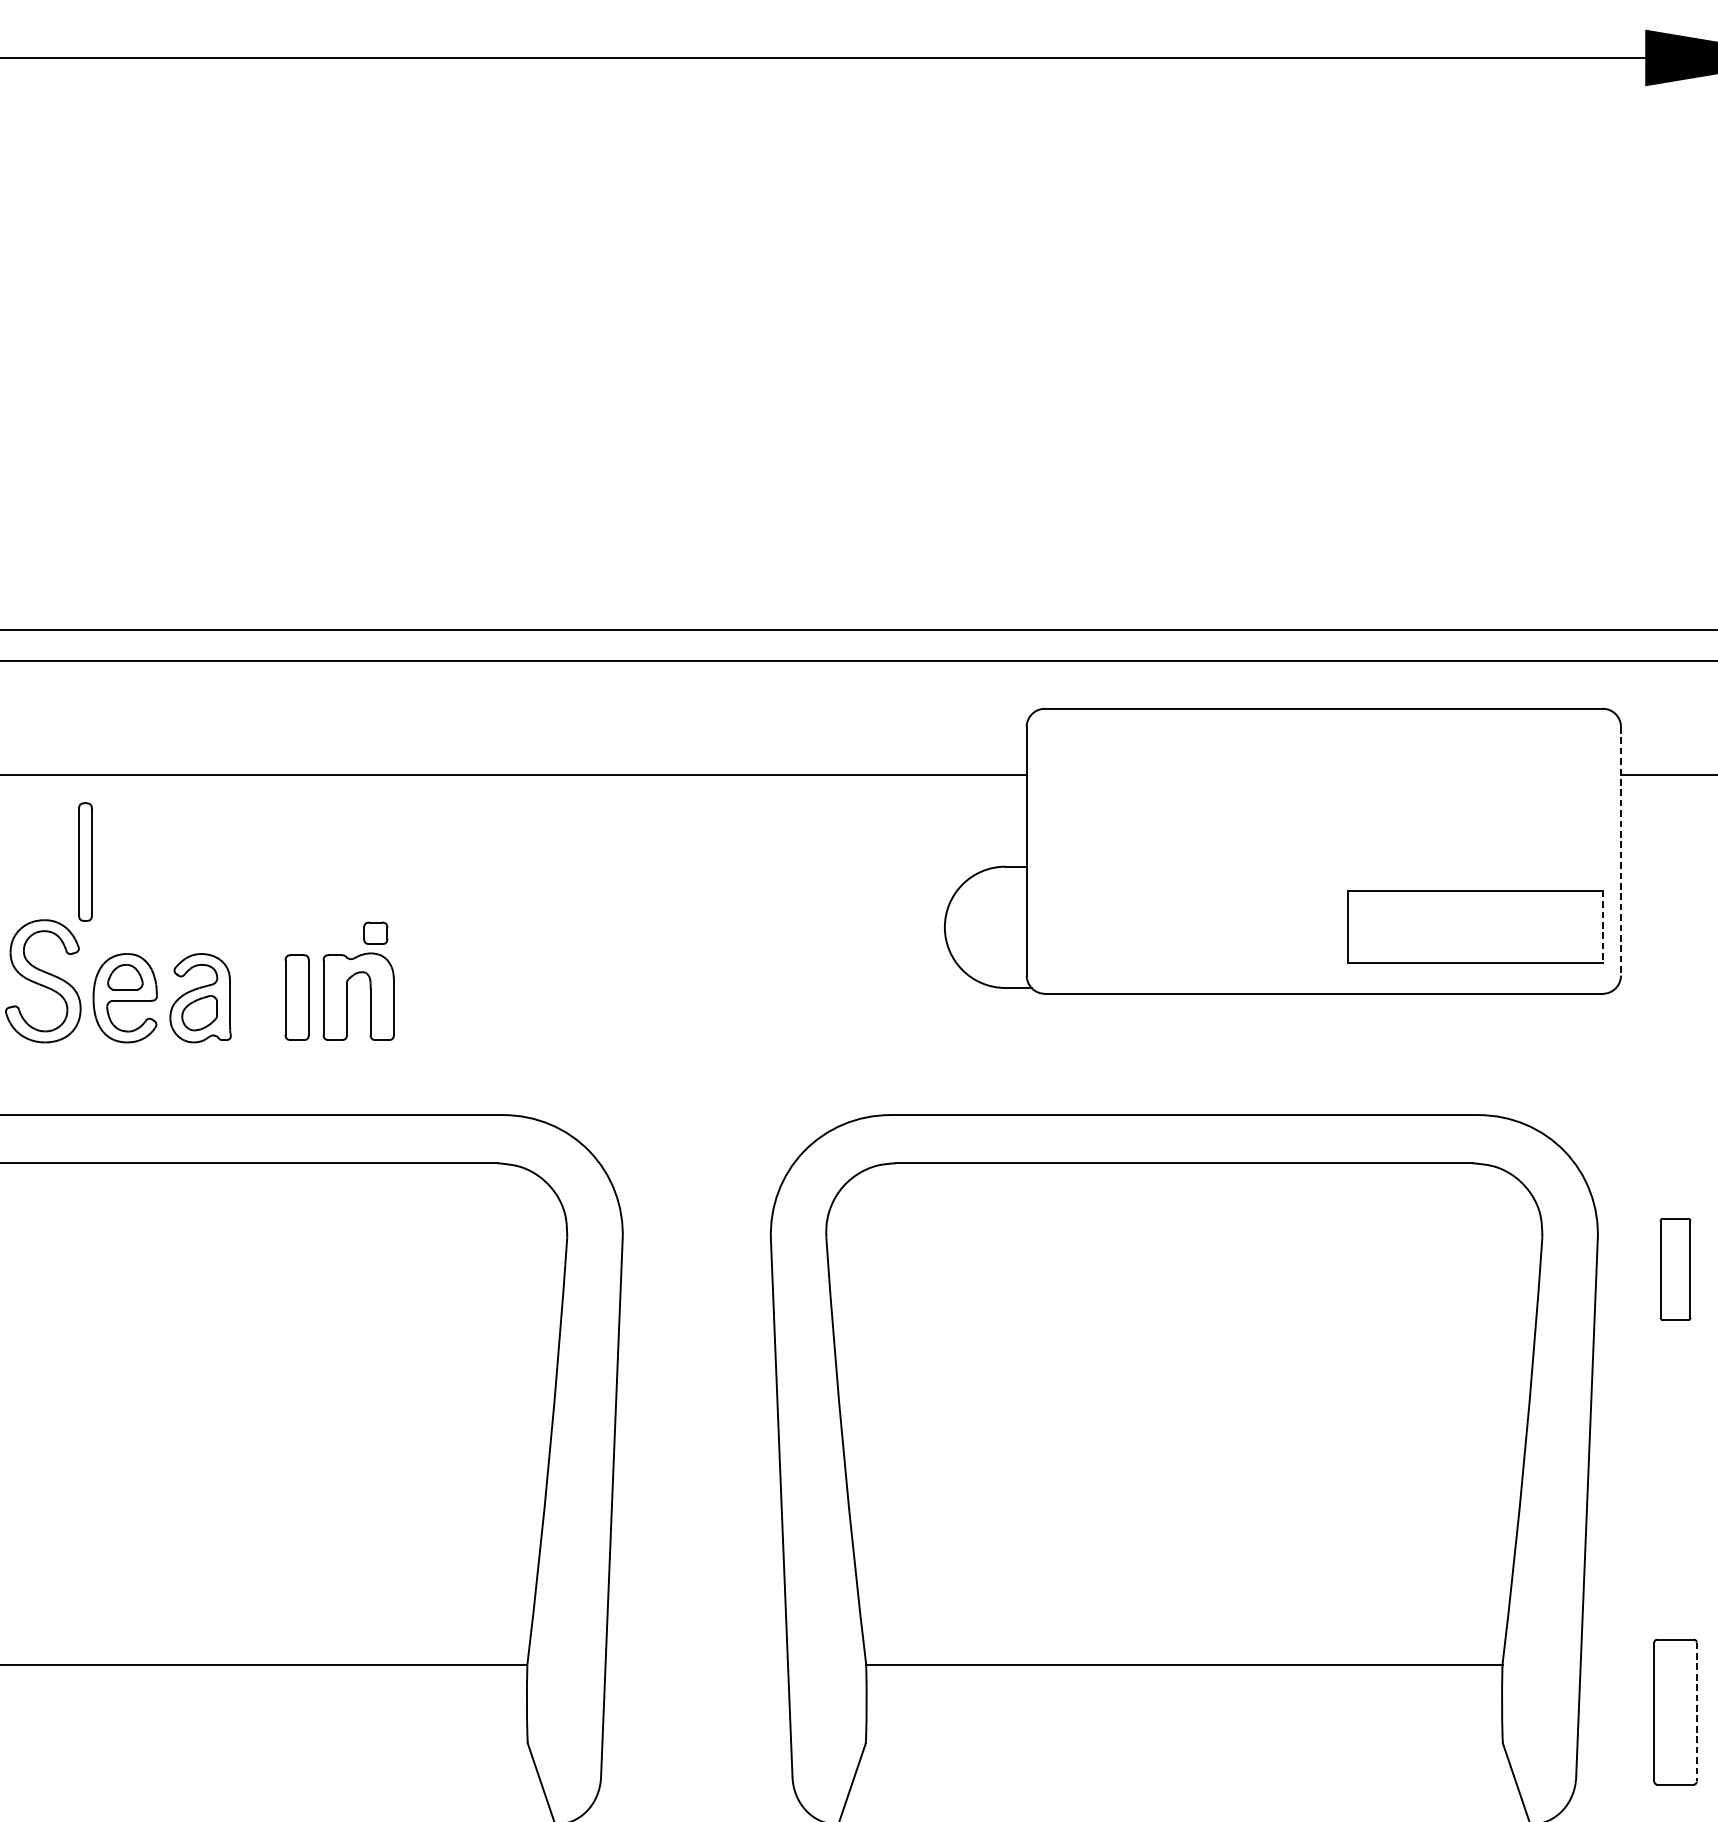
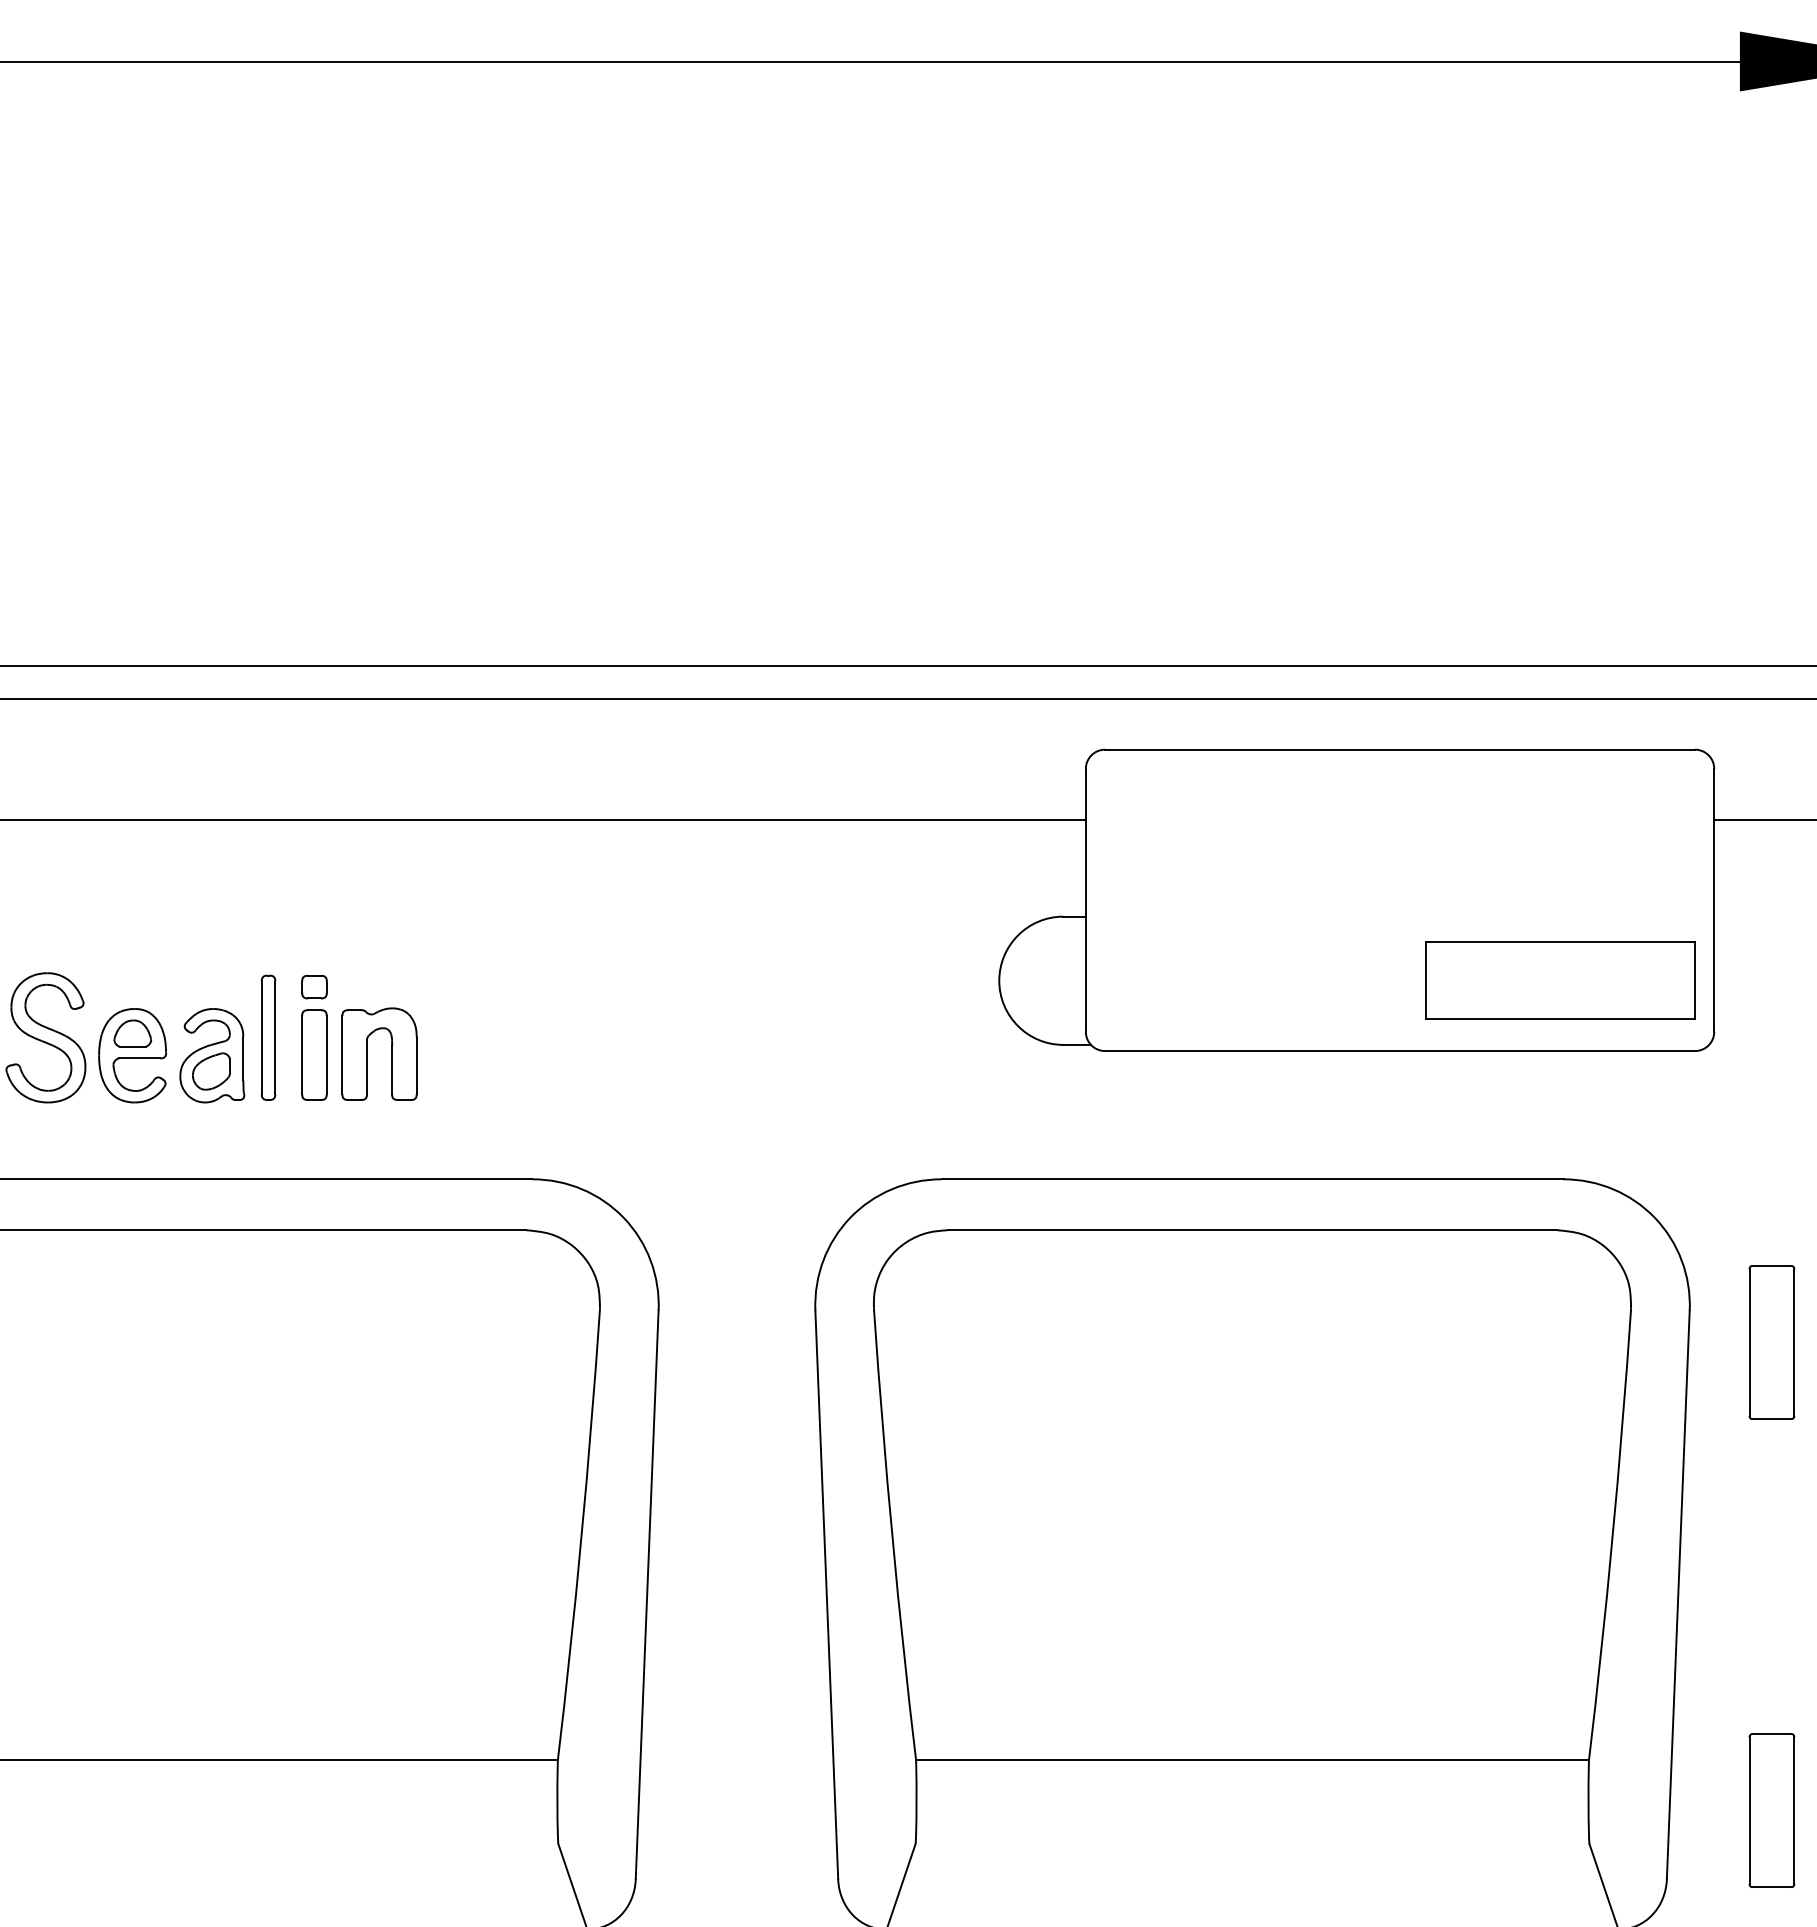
line: (1621, 851) -> (1714, 900), dashed -> solid
part: (85, 861) -> (268, 1037), moved
line: (1603, 928) -> (1695, 981), dashed -> solid
part: (375, 932) -> (314, 986), moved
part: (1675, 1269) -> (1771, 1342), size x1.43
line: (1696, 1712) -> (1794, 1811), dashed -> solid

